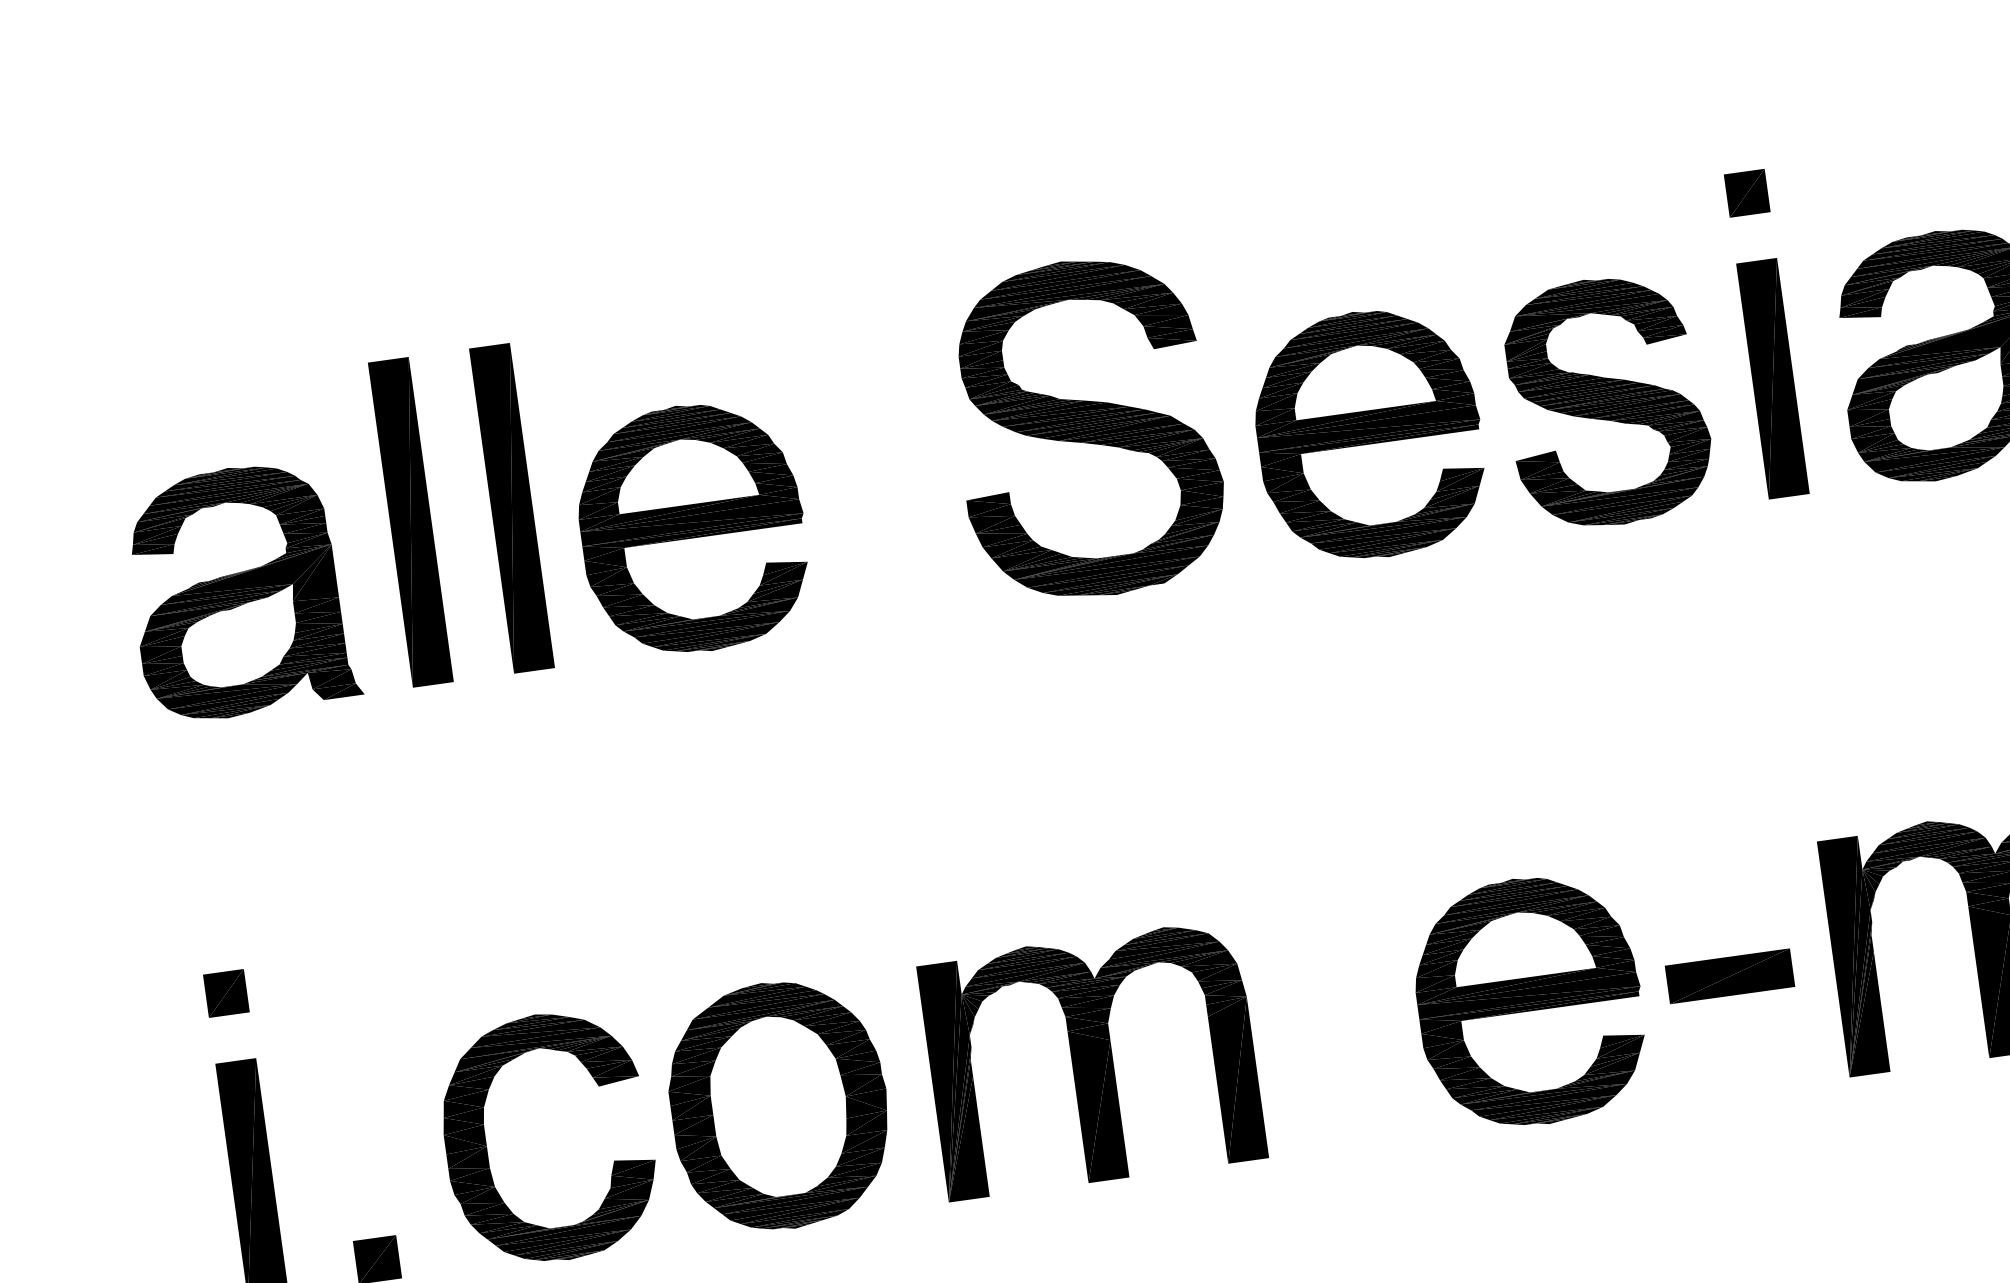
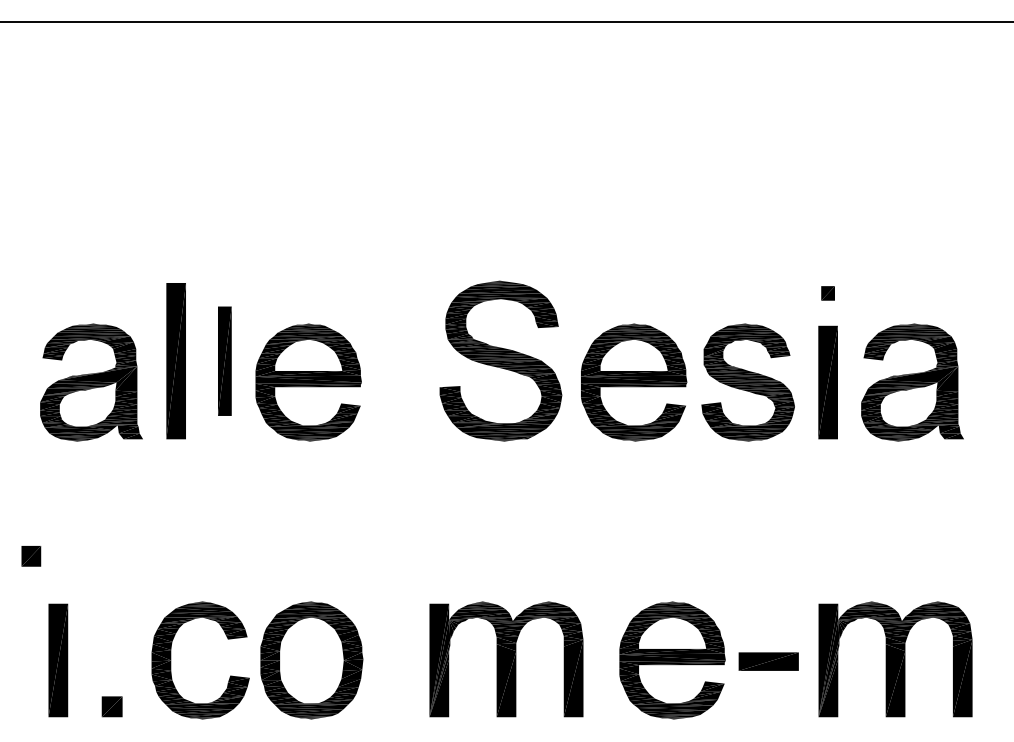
part: (1745, 193) -> (827, 293), size x0.7
part: (511, 509) -> (224, 361), size x0.7
part: (226, 993) -> (31, 556), moved
part: (1092, 1060) -> (506, 659), moved

